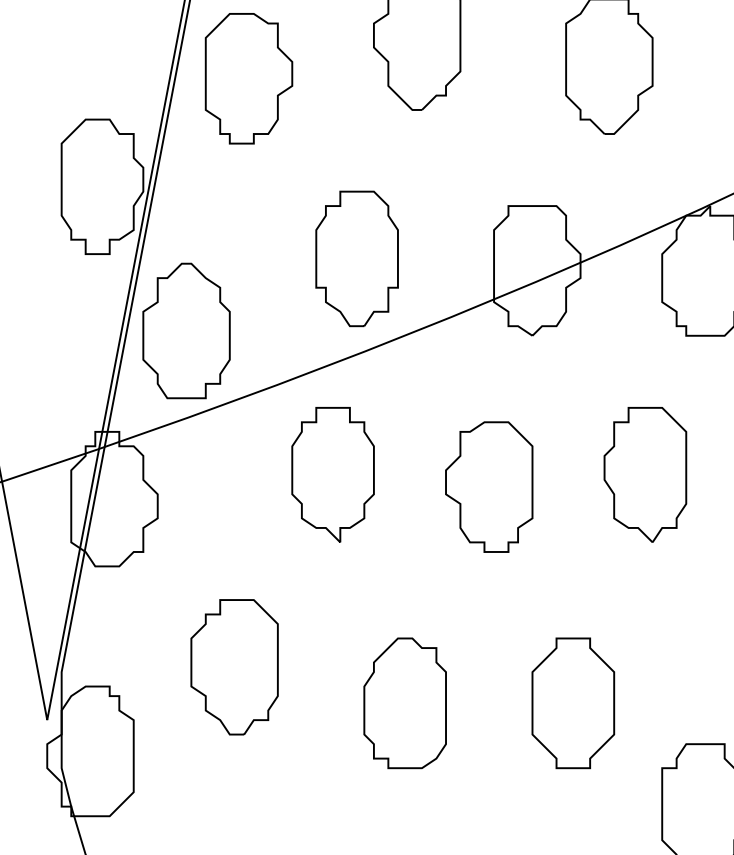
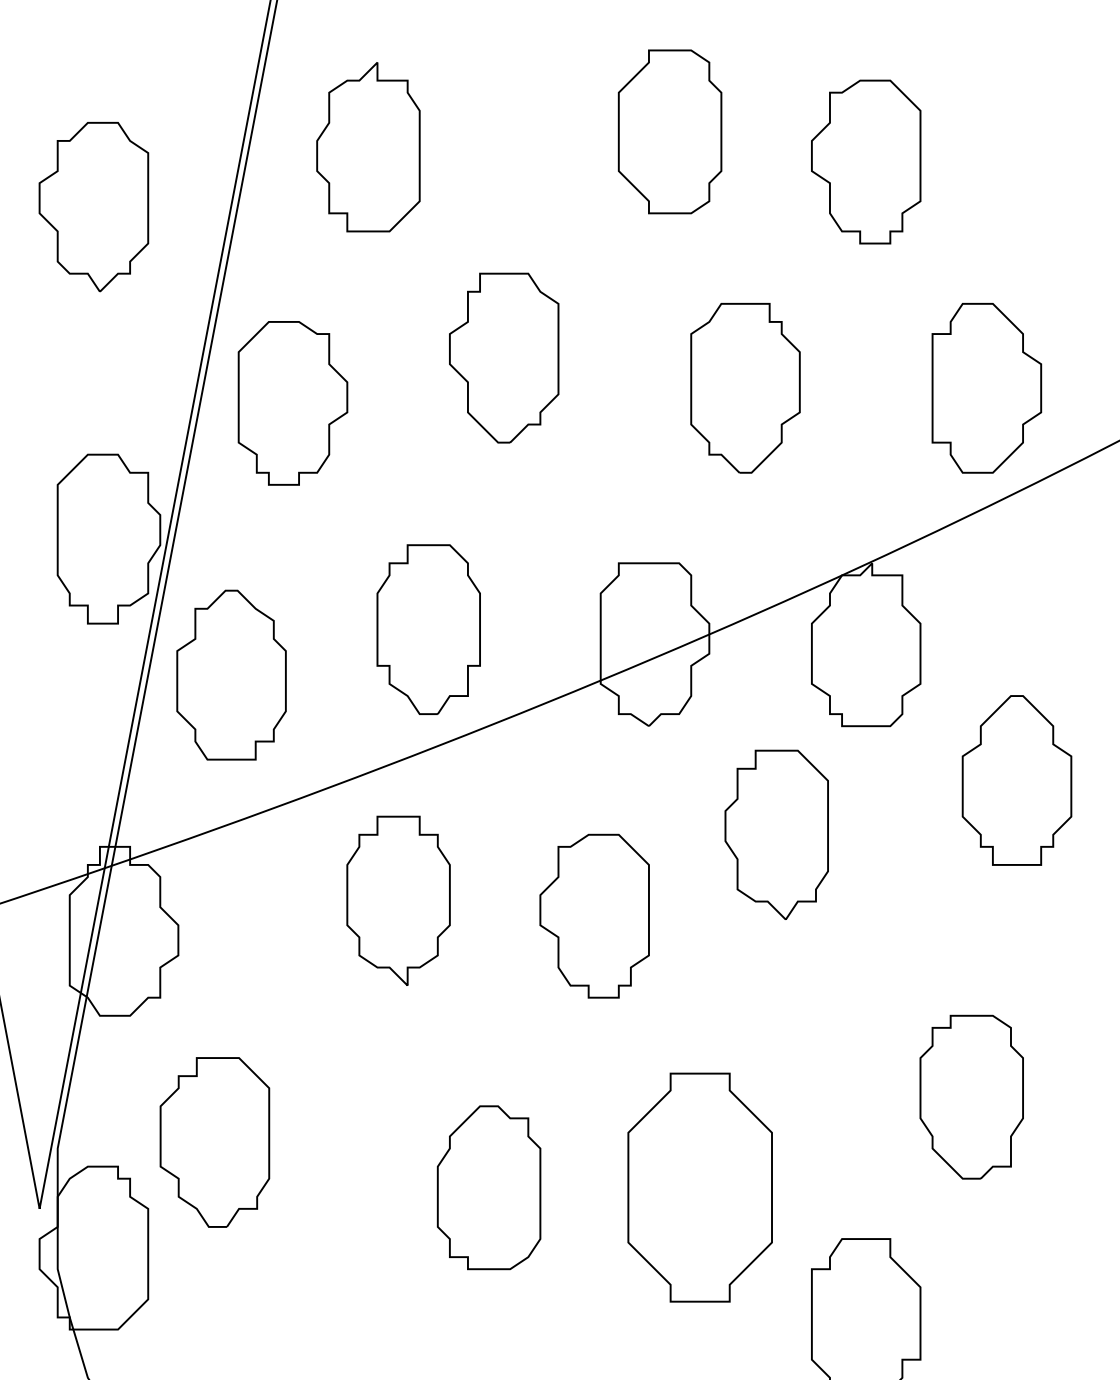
part: (186, 330) -> (231, 674), moved
part: (645, 474) -> (776, 834), moved
part: (234, 667) -> (214, 1142), moved
part: (573, 703) -> (700, 1187), size x1.4

